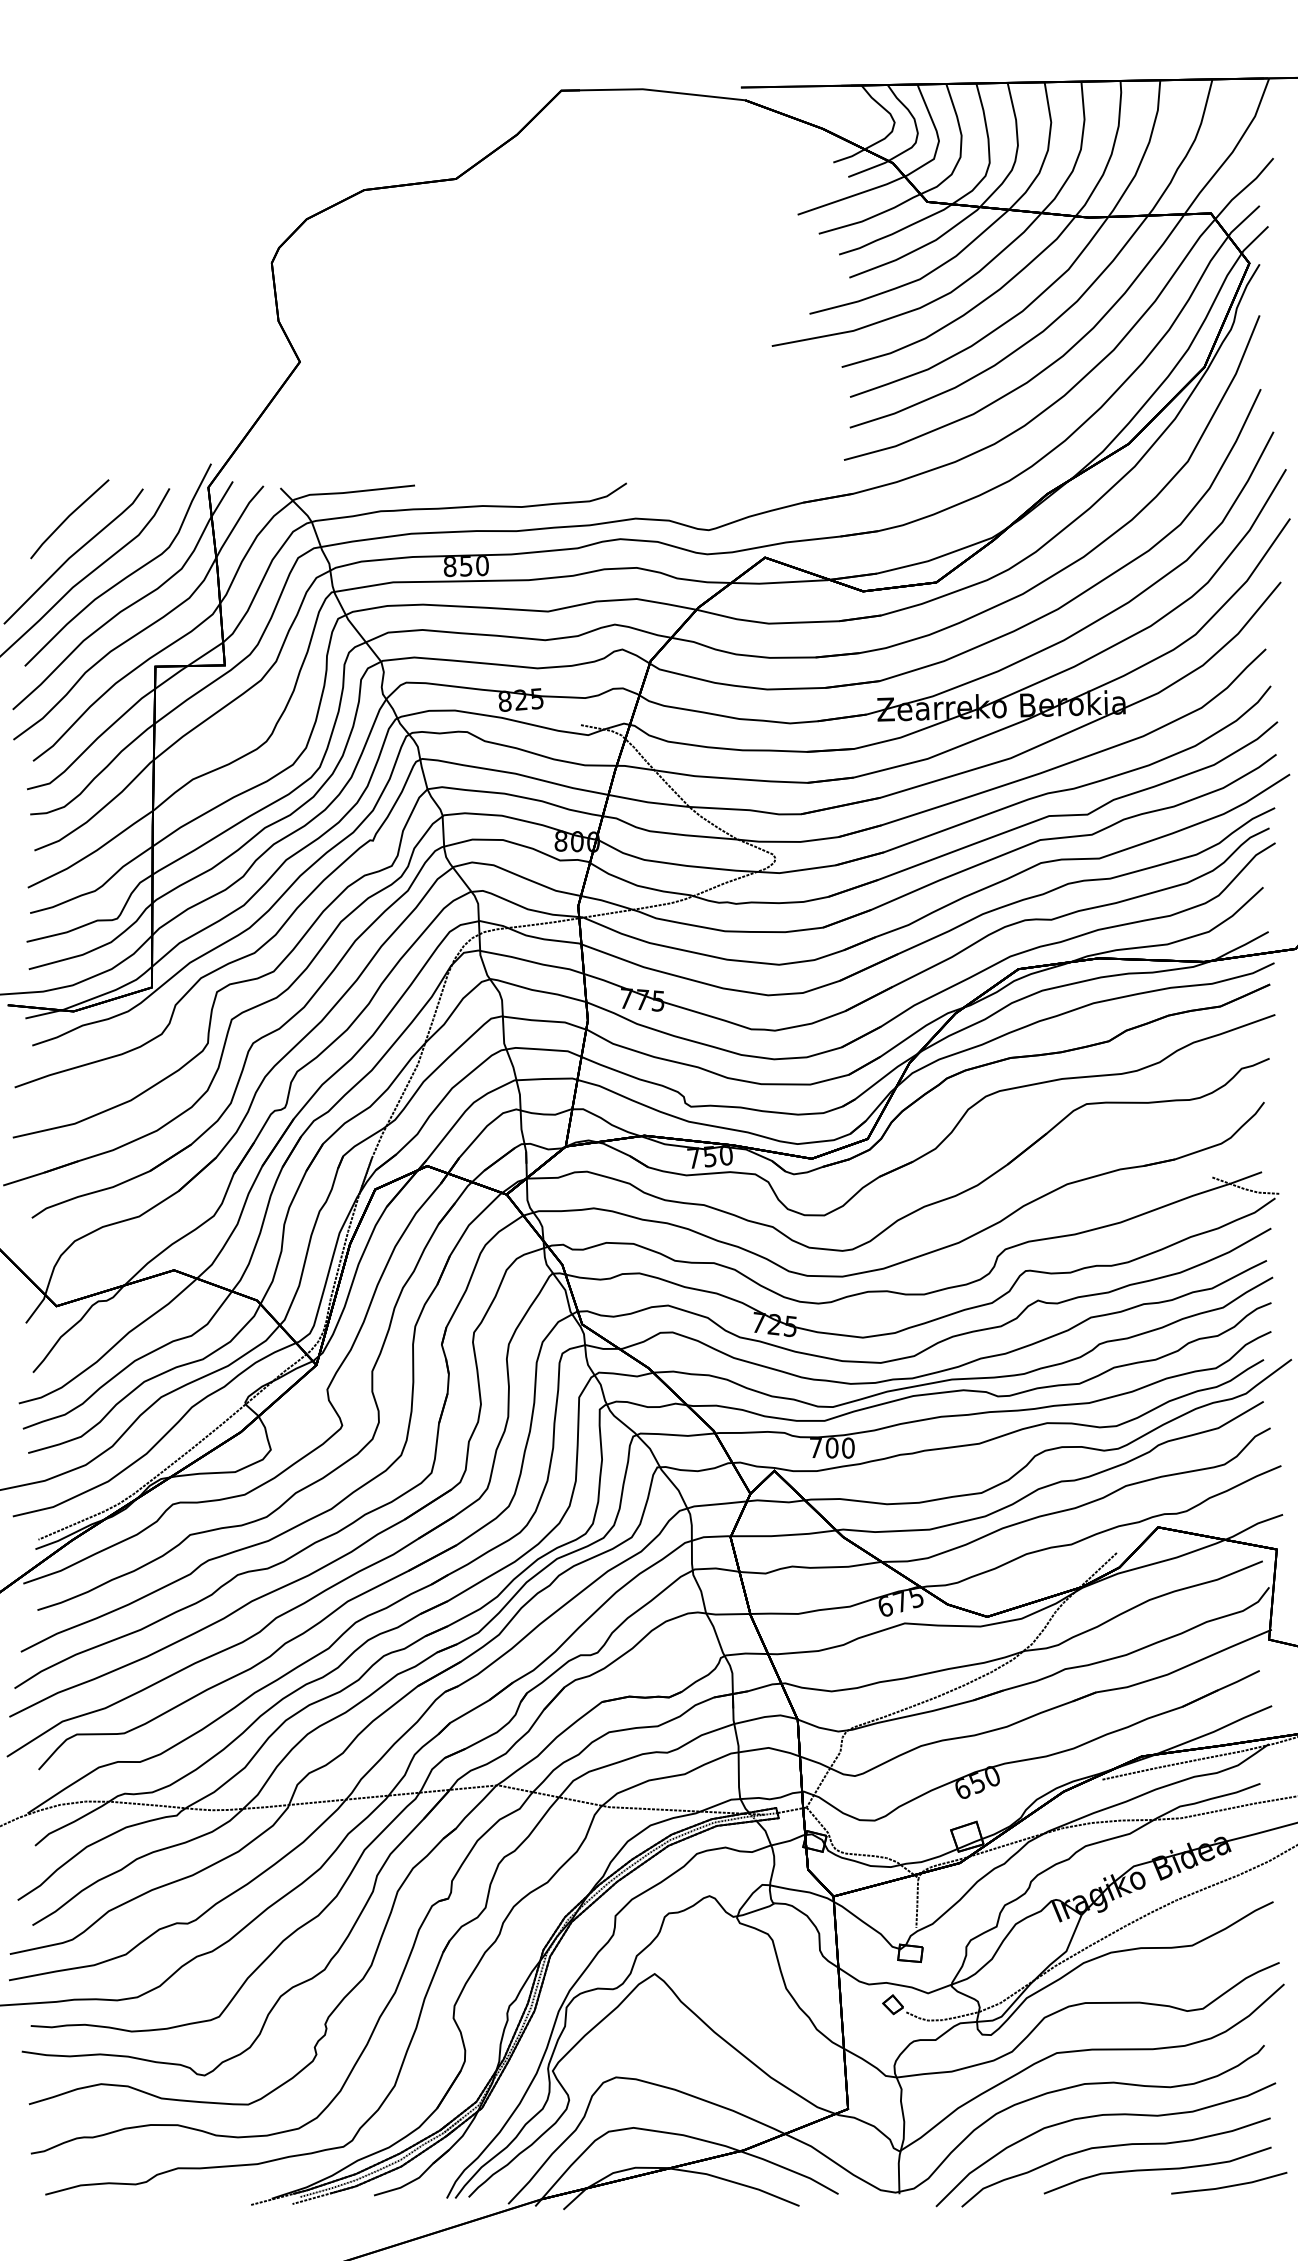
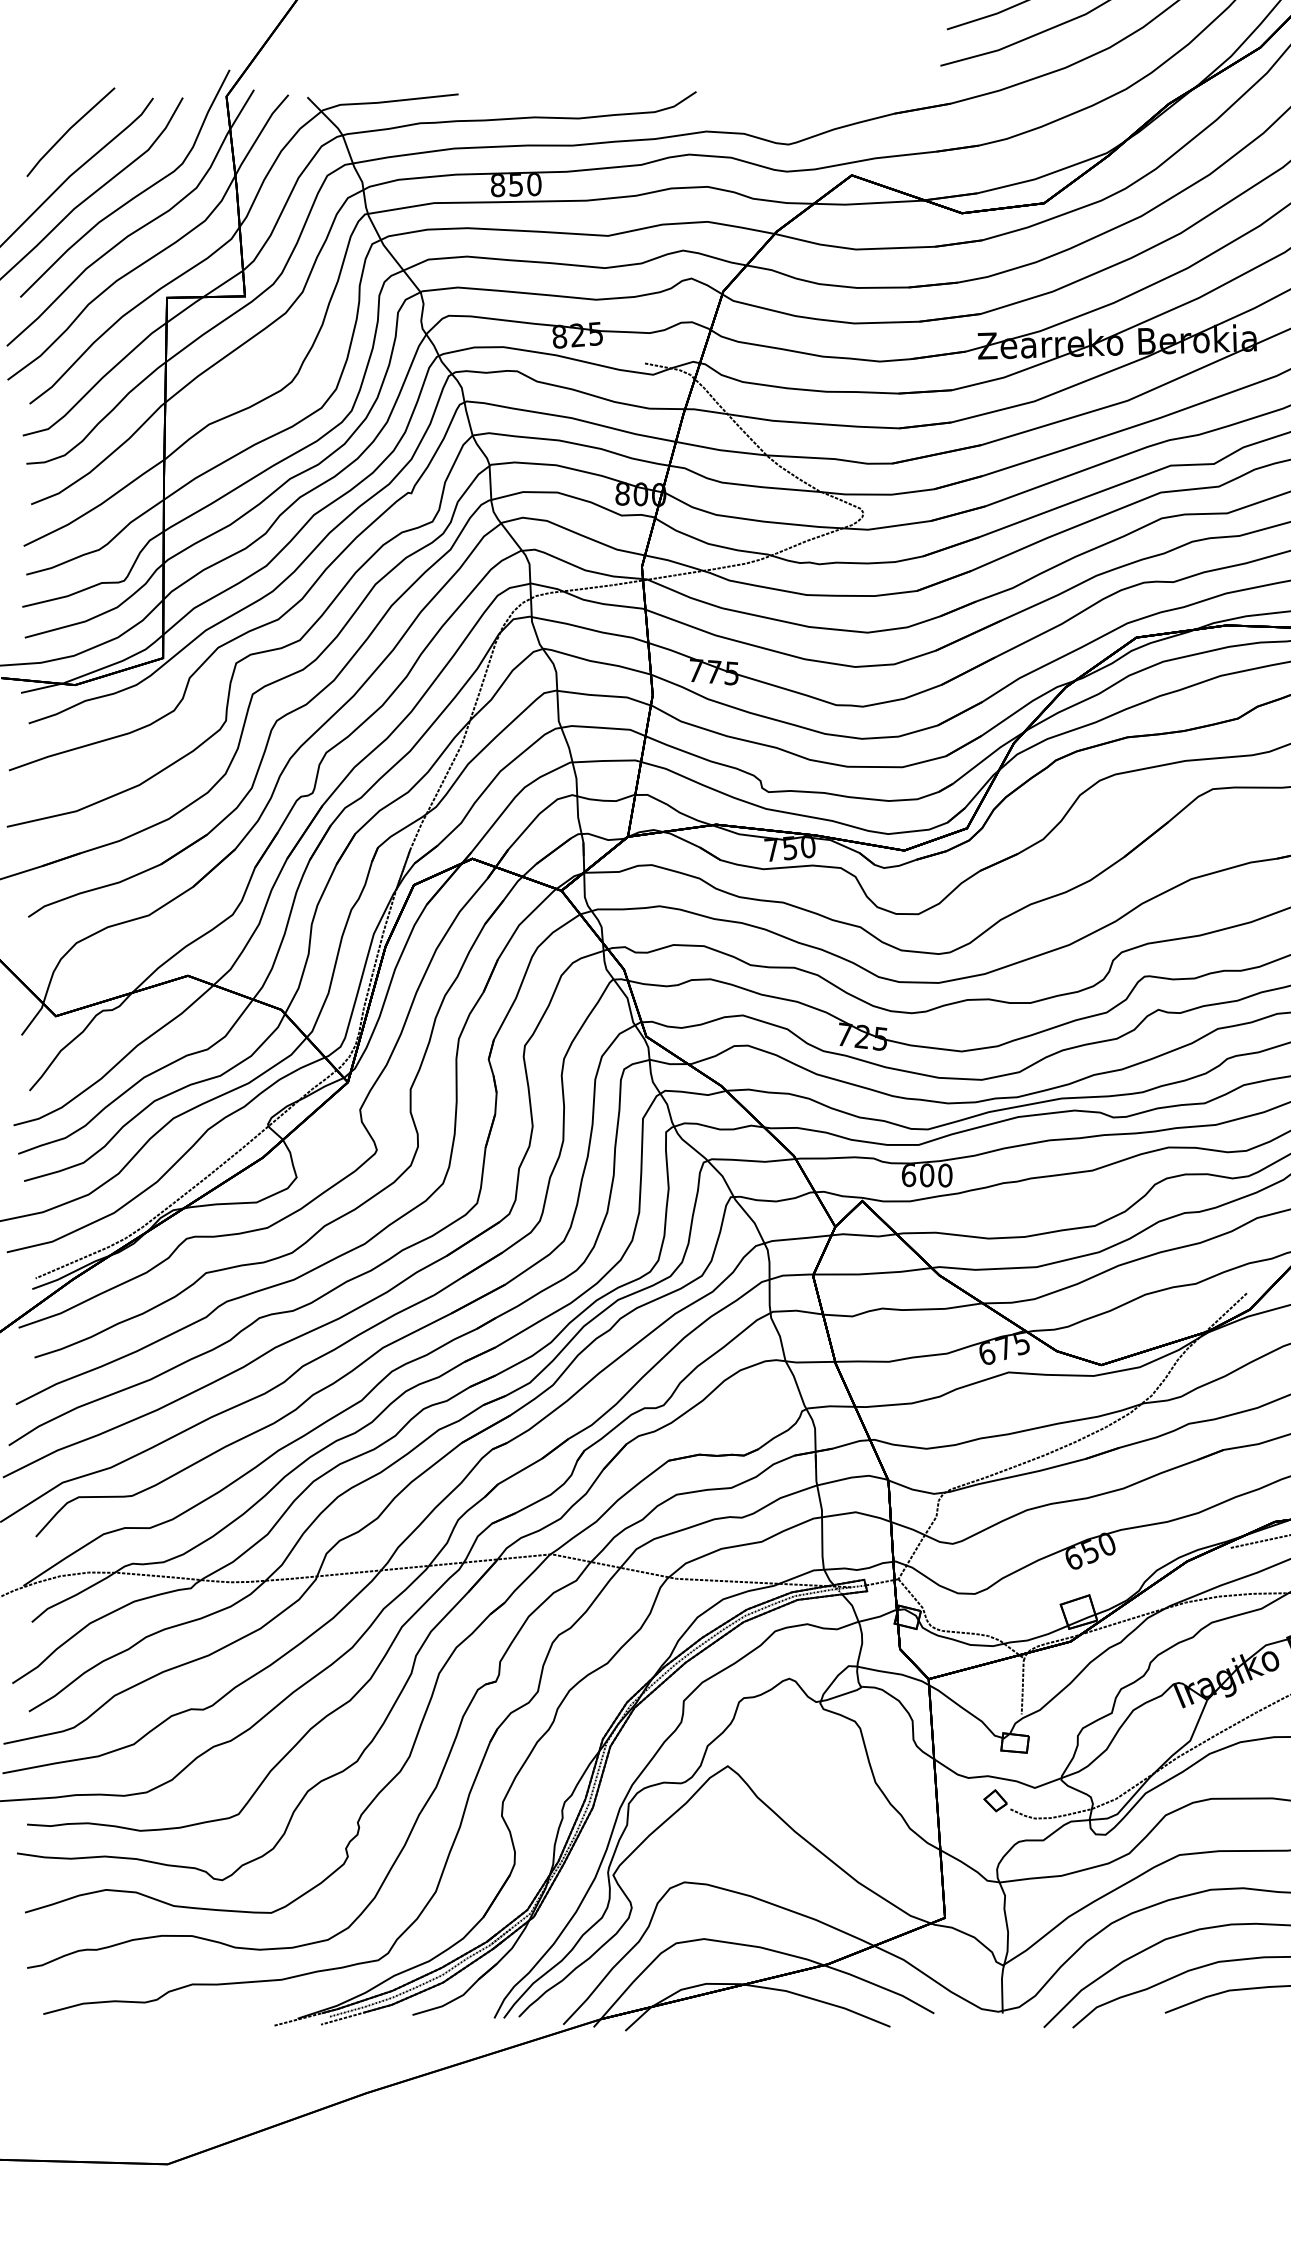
text: (815, 1448) -> (908, 1175), 700 -> 600

